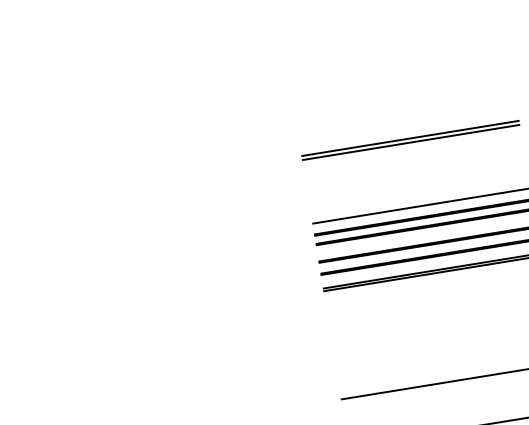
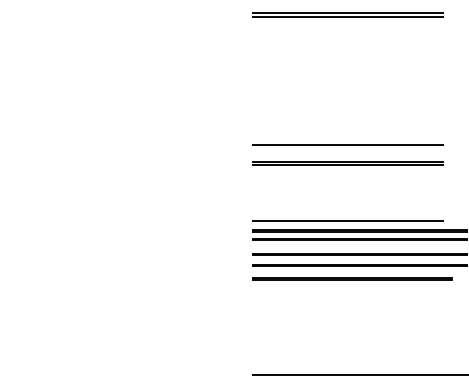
line: (407, 119) -> (347, 144), added

